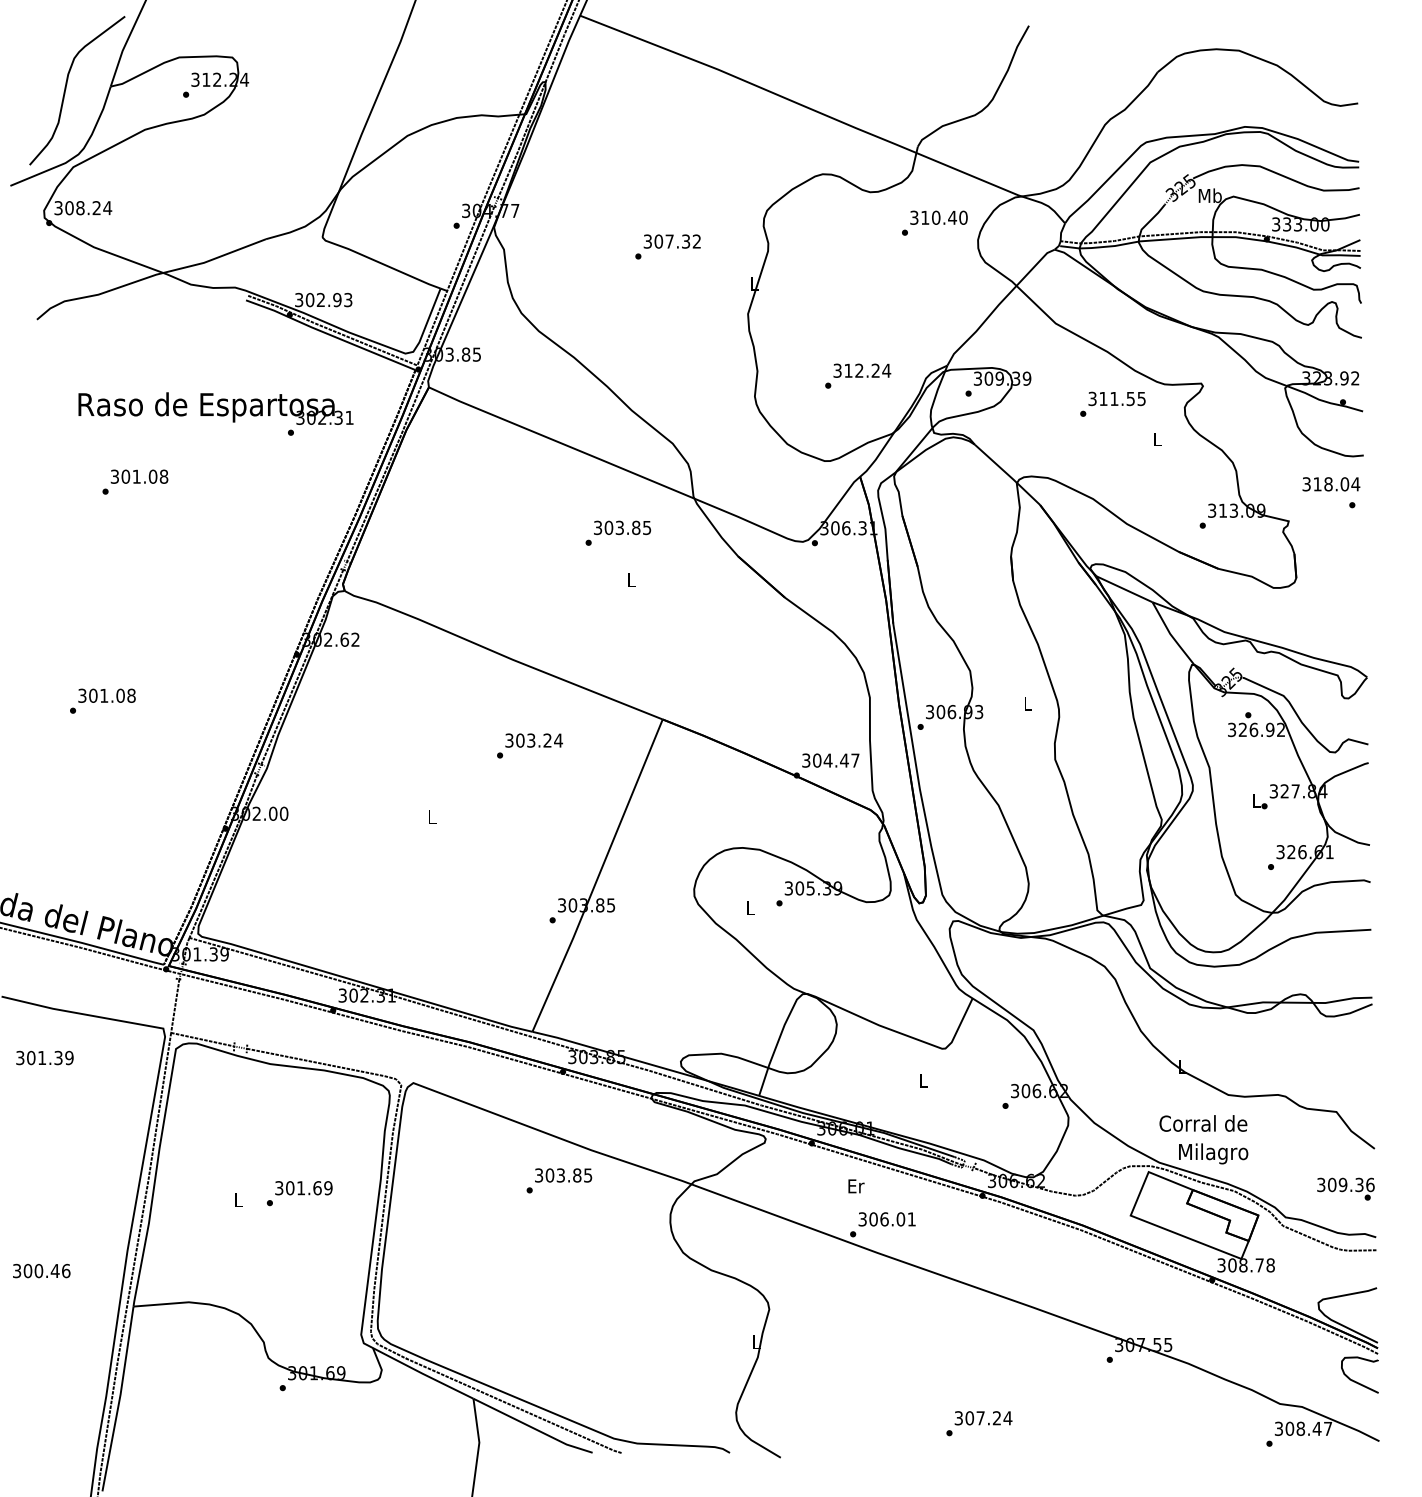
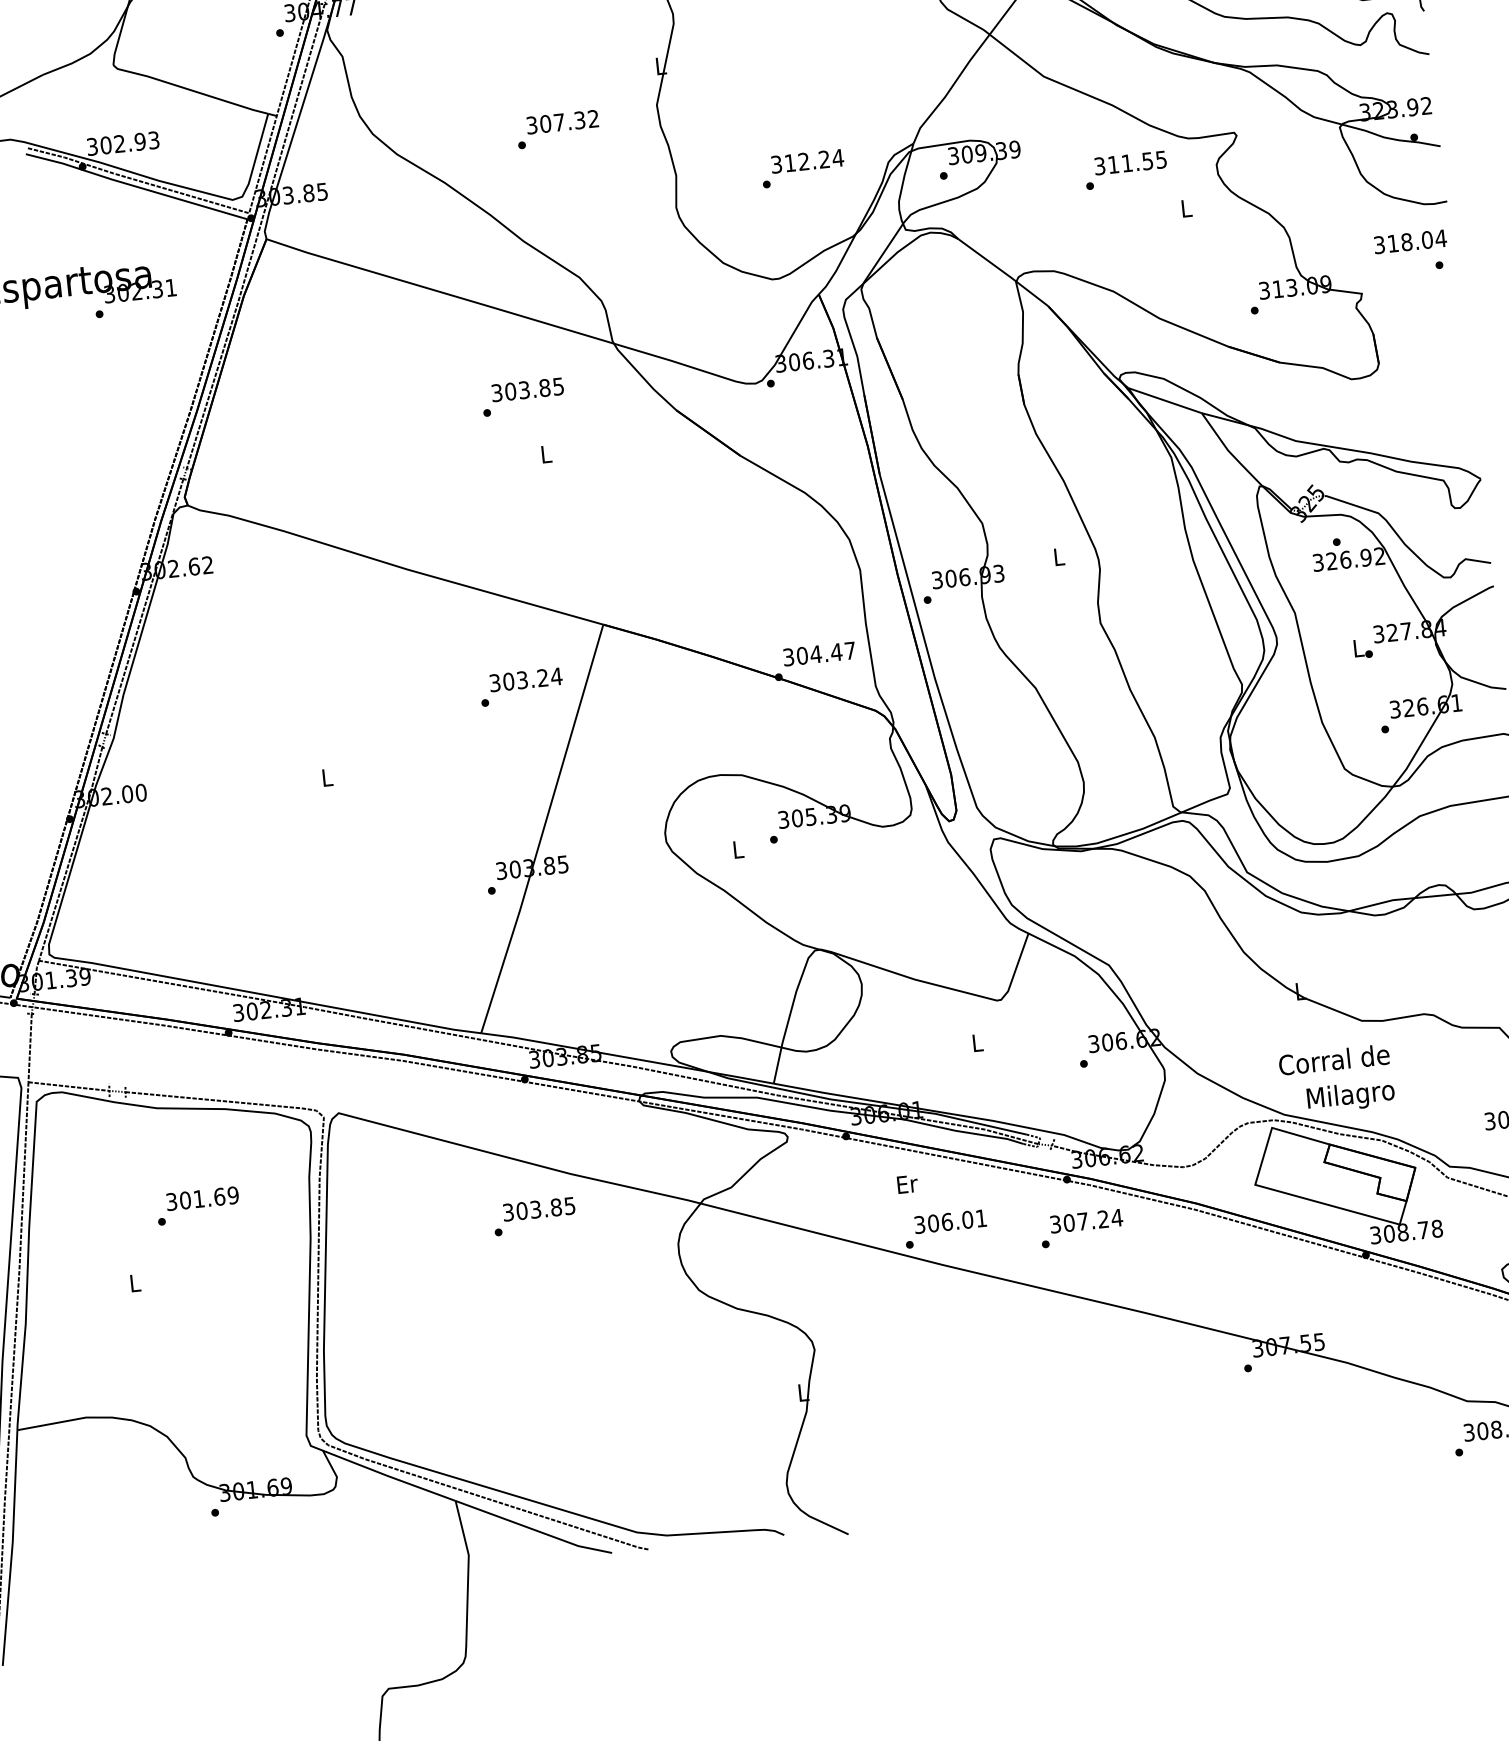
text: (667, 246) -> (557, 128), moved
text: (529, 745) -> (520, 686), moved
text: (299, 1193) -> (197, 1205), moved
text: (979, 1423) -> (1082, 1228), moved

